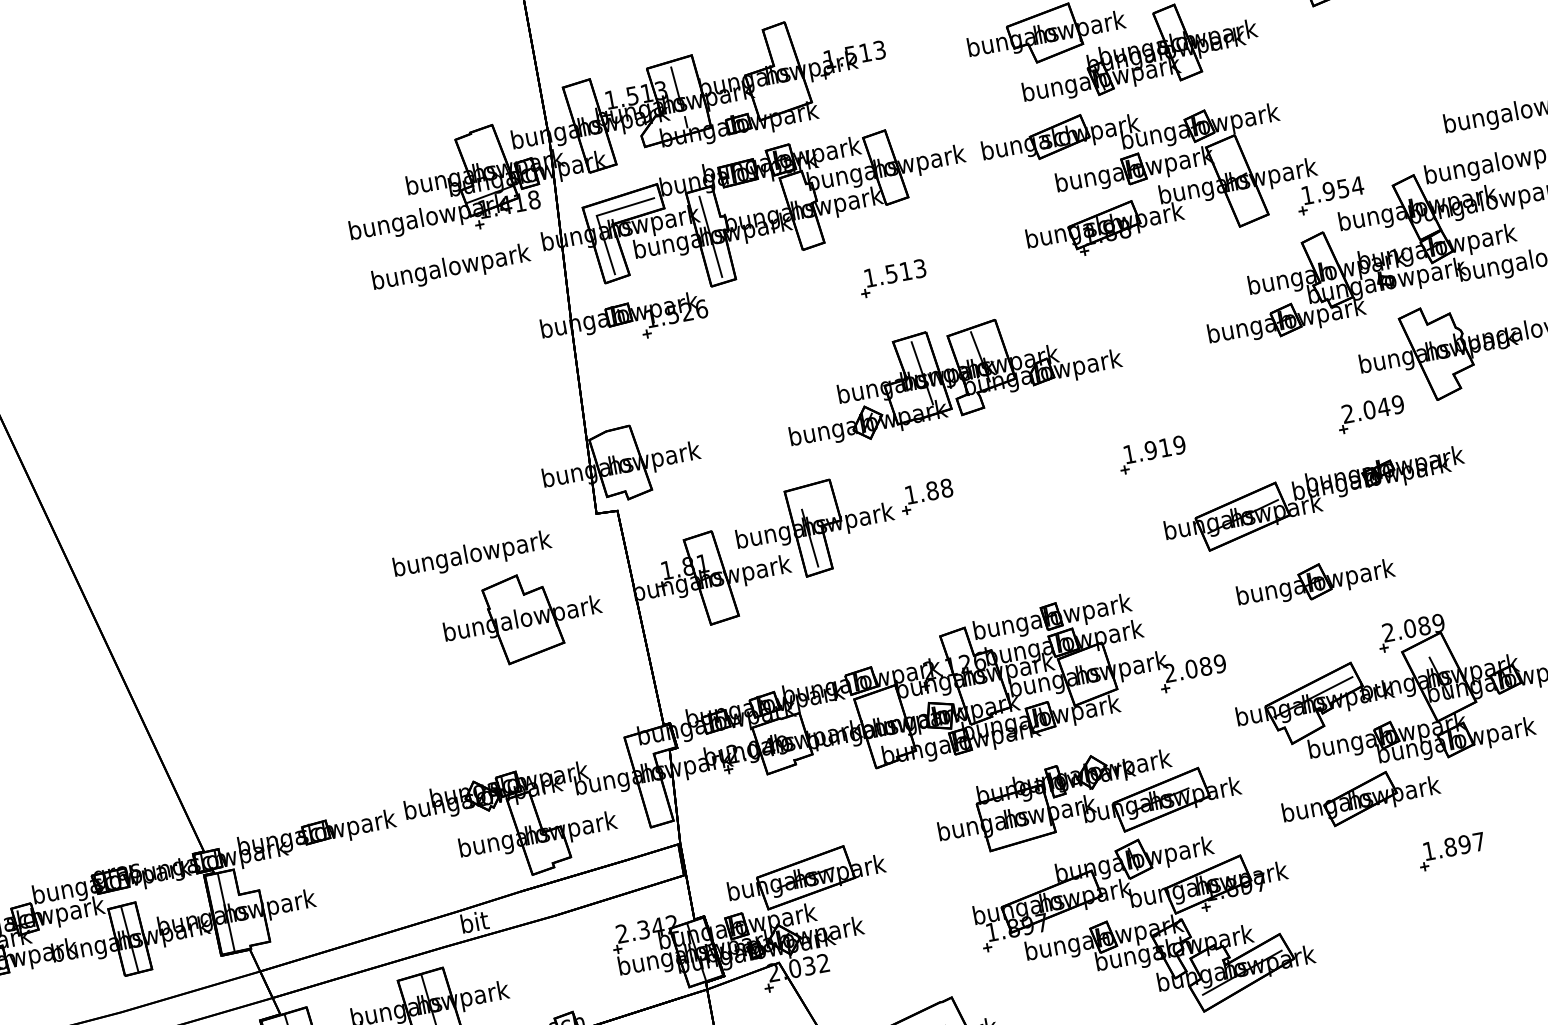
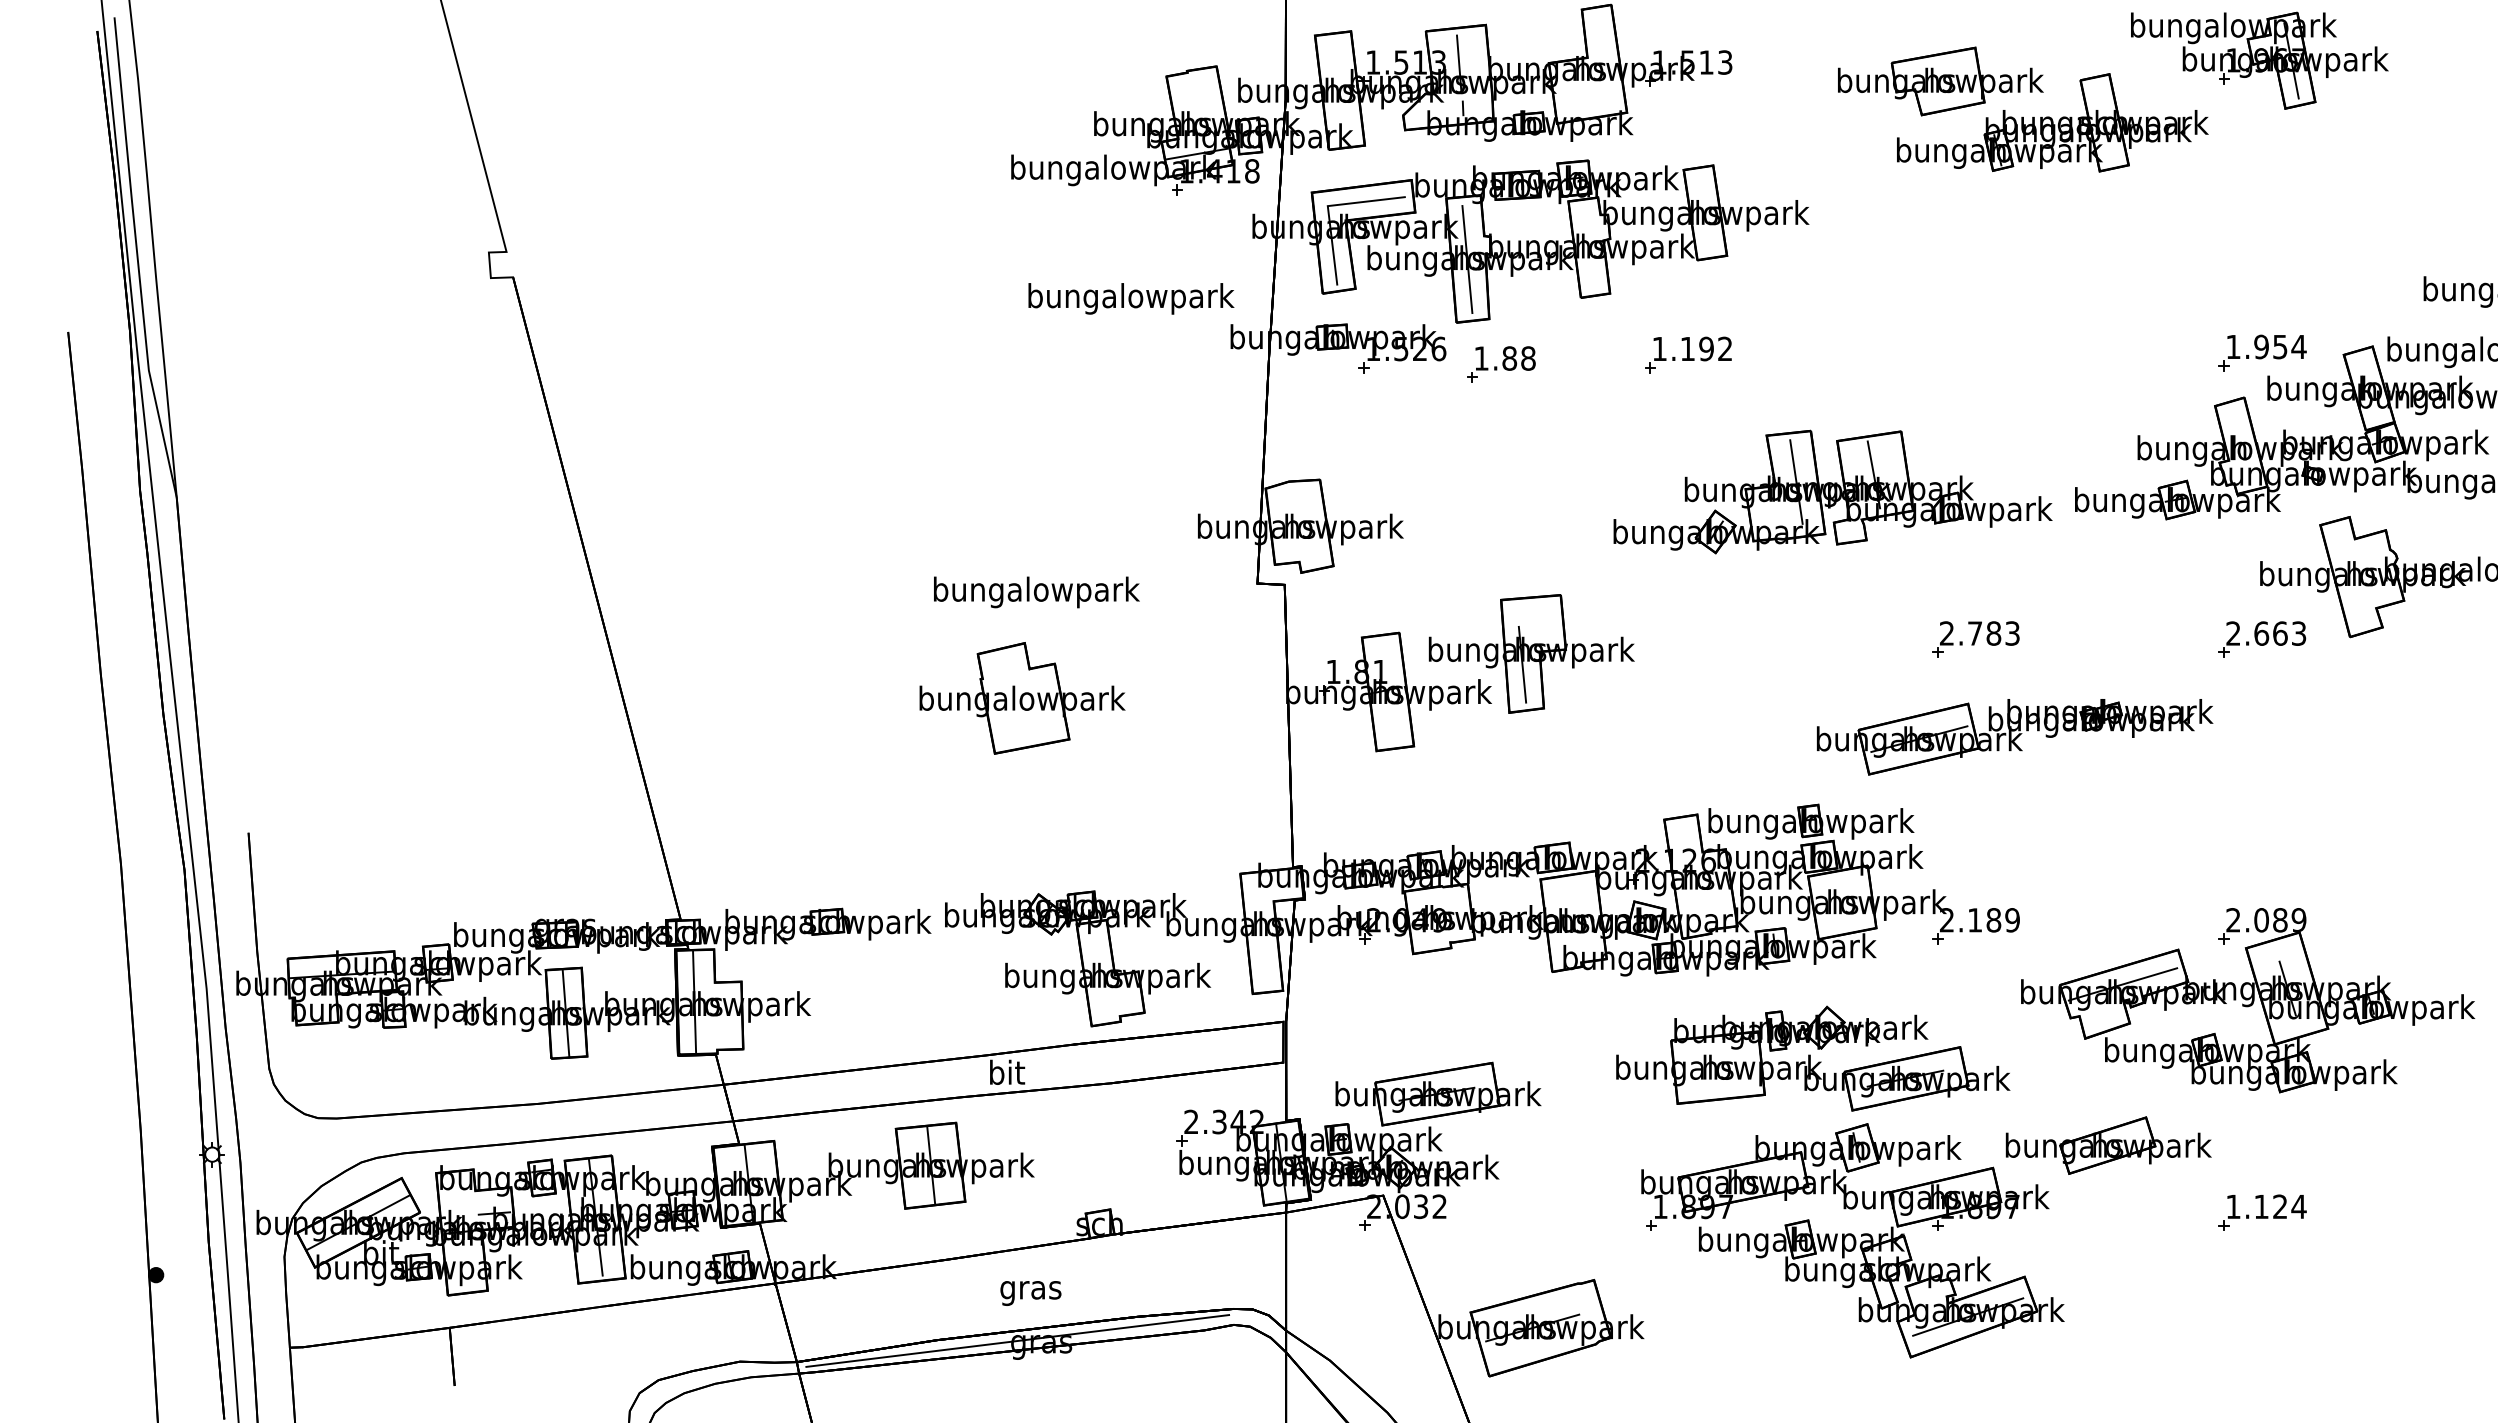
part: (1151, 172) -> (2041, 281), removed
text: (451, 268) -> (1131, 298), moved
text: (905, 270) -> (1706, 348), 1.513 -> 1.192
part: (951, 375) -> (1832, 491), moved
text: (1383, 407) -> (2280, 633), 2.049 -> 2.663
text: (1154, 449) -> (1979, 633), 1.919 -> 2.783
part: (927, 496) -> (1501, 364), moved
part: (1316, 501) -> (2015, 737), moved
text: (472, 555) -> (1036, 592), moved
part: (1316, 581) -> (2153, 838), removed
part: (522, 618) -> (1022, 698), moved
text: (1191, 669) -> (1974, 920), 2.089 -> 2.189
part: (1361, 798) -> (2108, 1145), moved
text: (1464, 844) -> (2280, 1206), 1.897 -> 1.124

